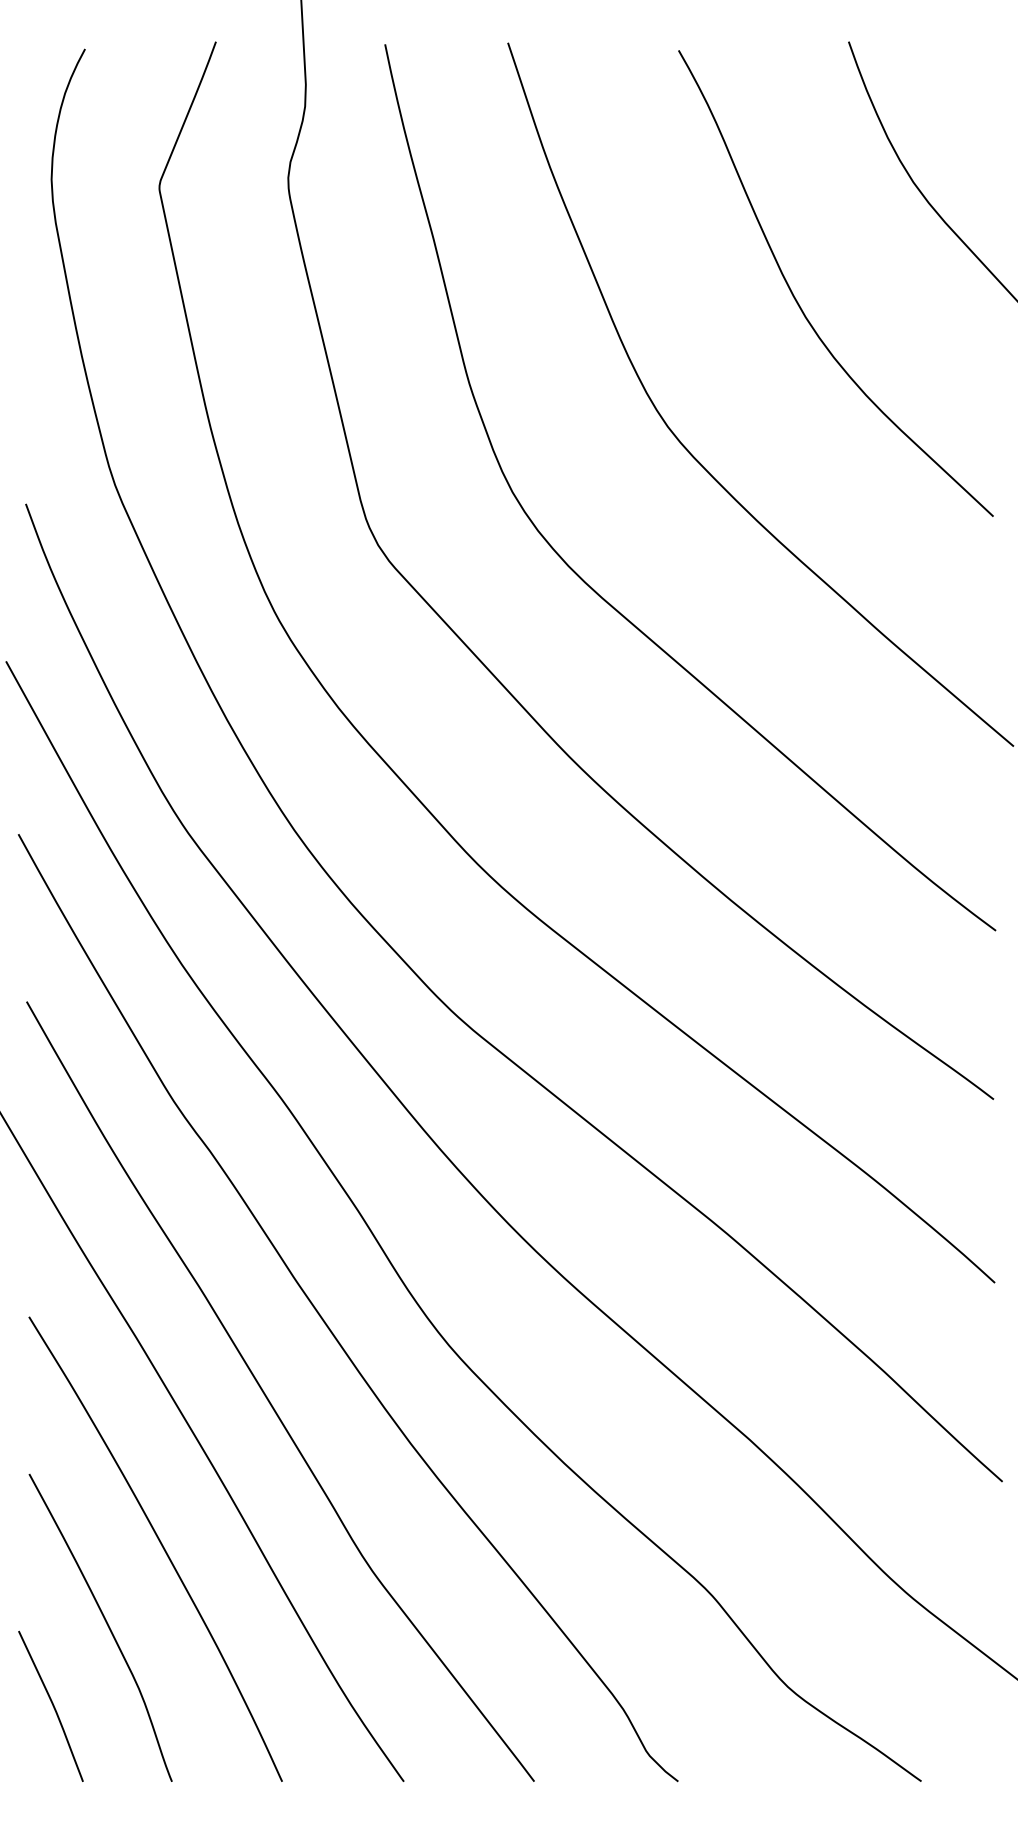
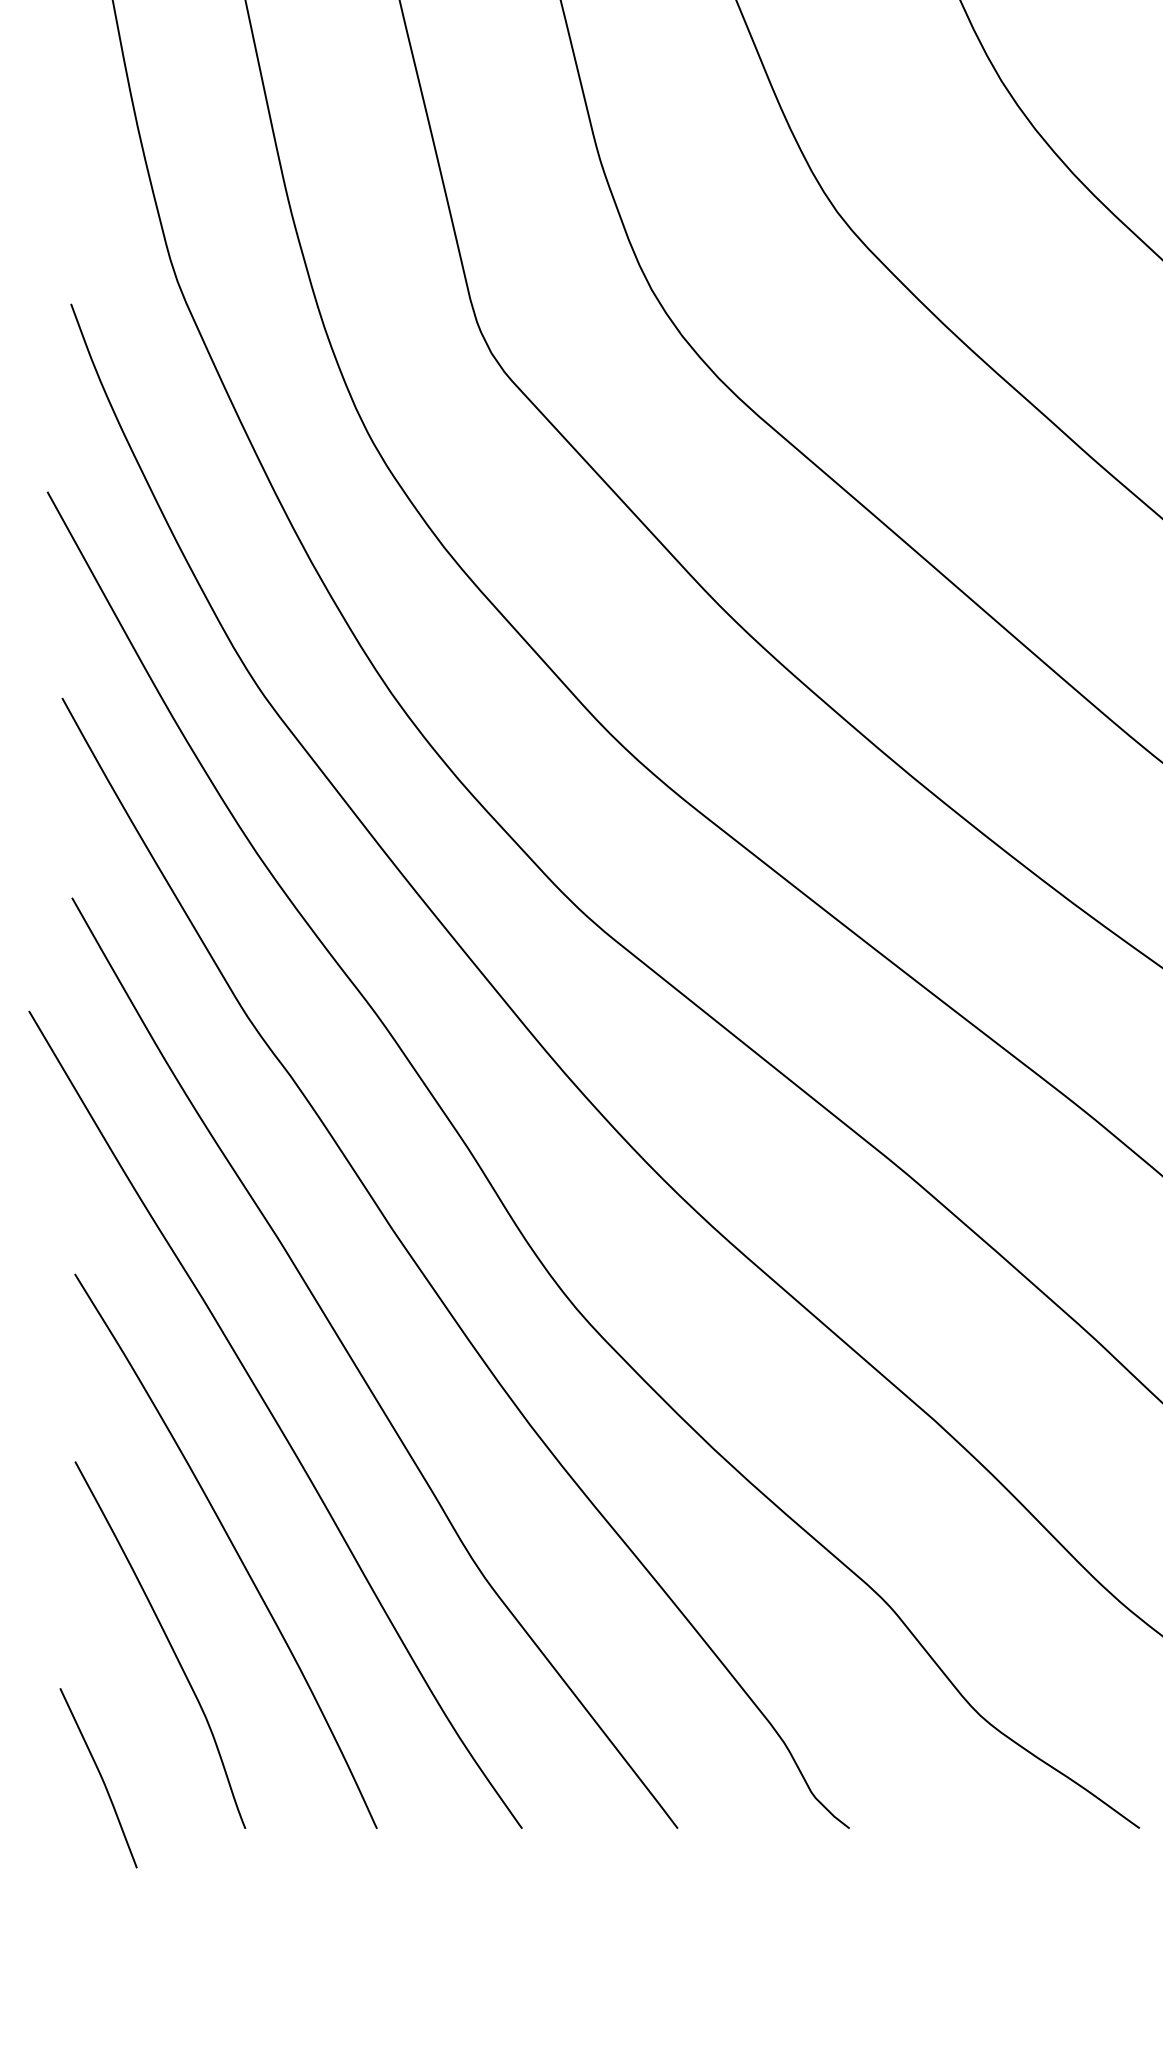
curve: (52, 1705) -> (100, 1777), moved

